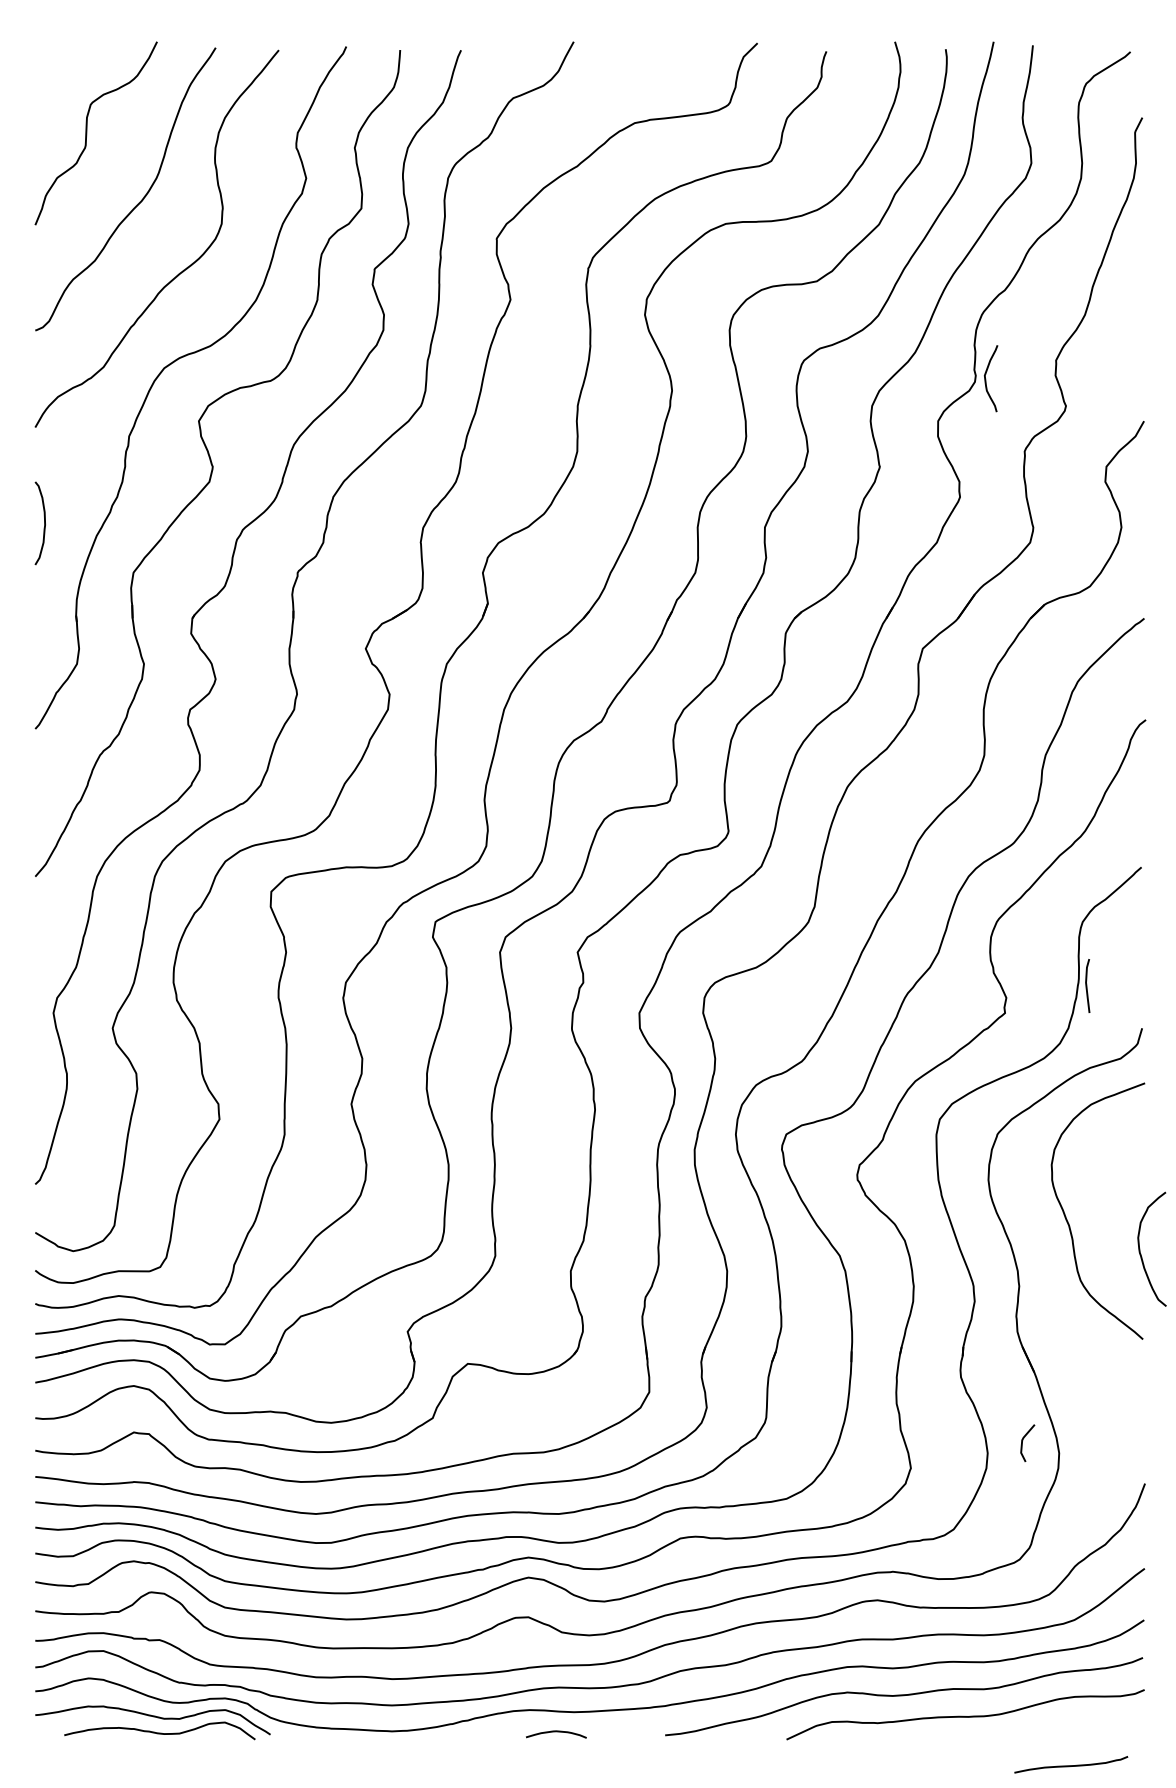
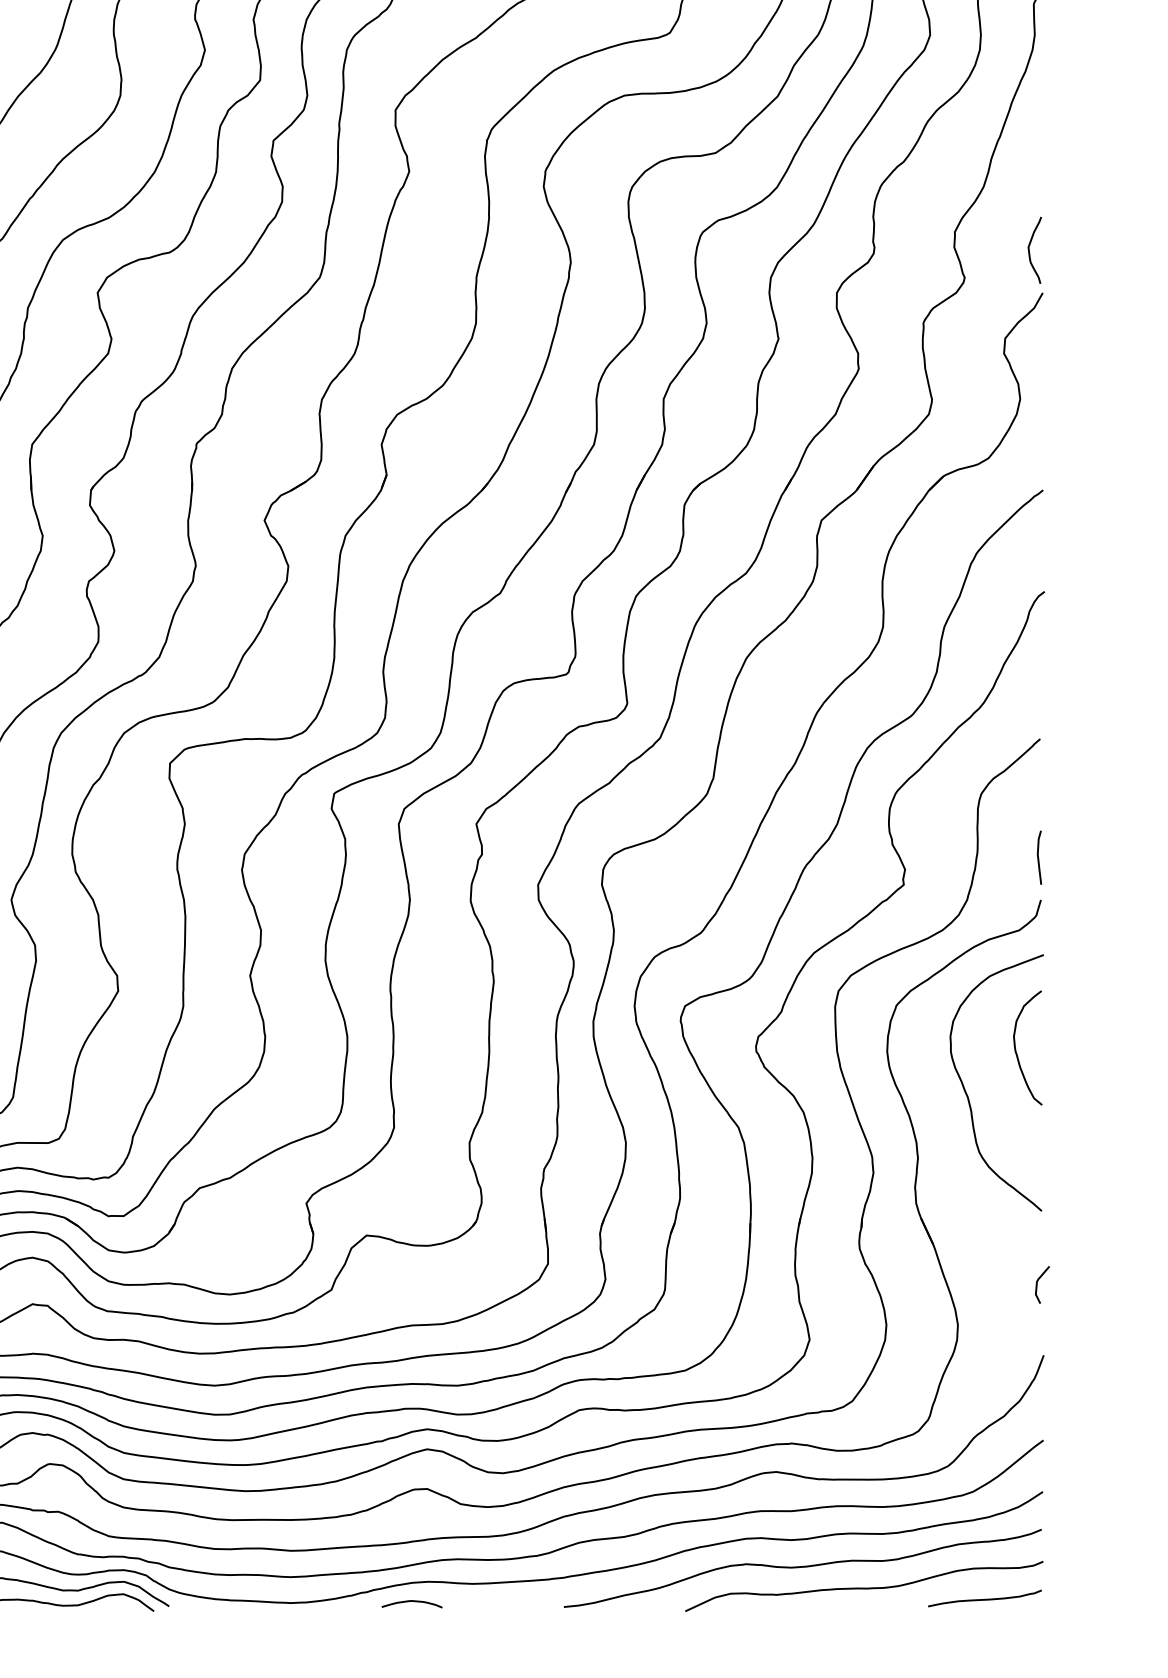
curve: (986, 379) -> (1030, 251), moved
line: (1087, 985) -> (1039, 857), moved
curve: (1140, 1248) -> (1016, 1047), moved
line: (1023, 1440) -> (1038, 1282), moved
curve: (556, 1732) -> (412, 1602), moved
curve: (1071, 1765) -> (985, 1599), moved

